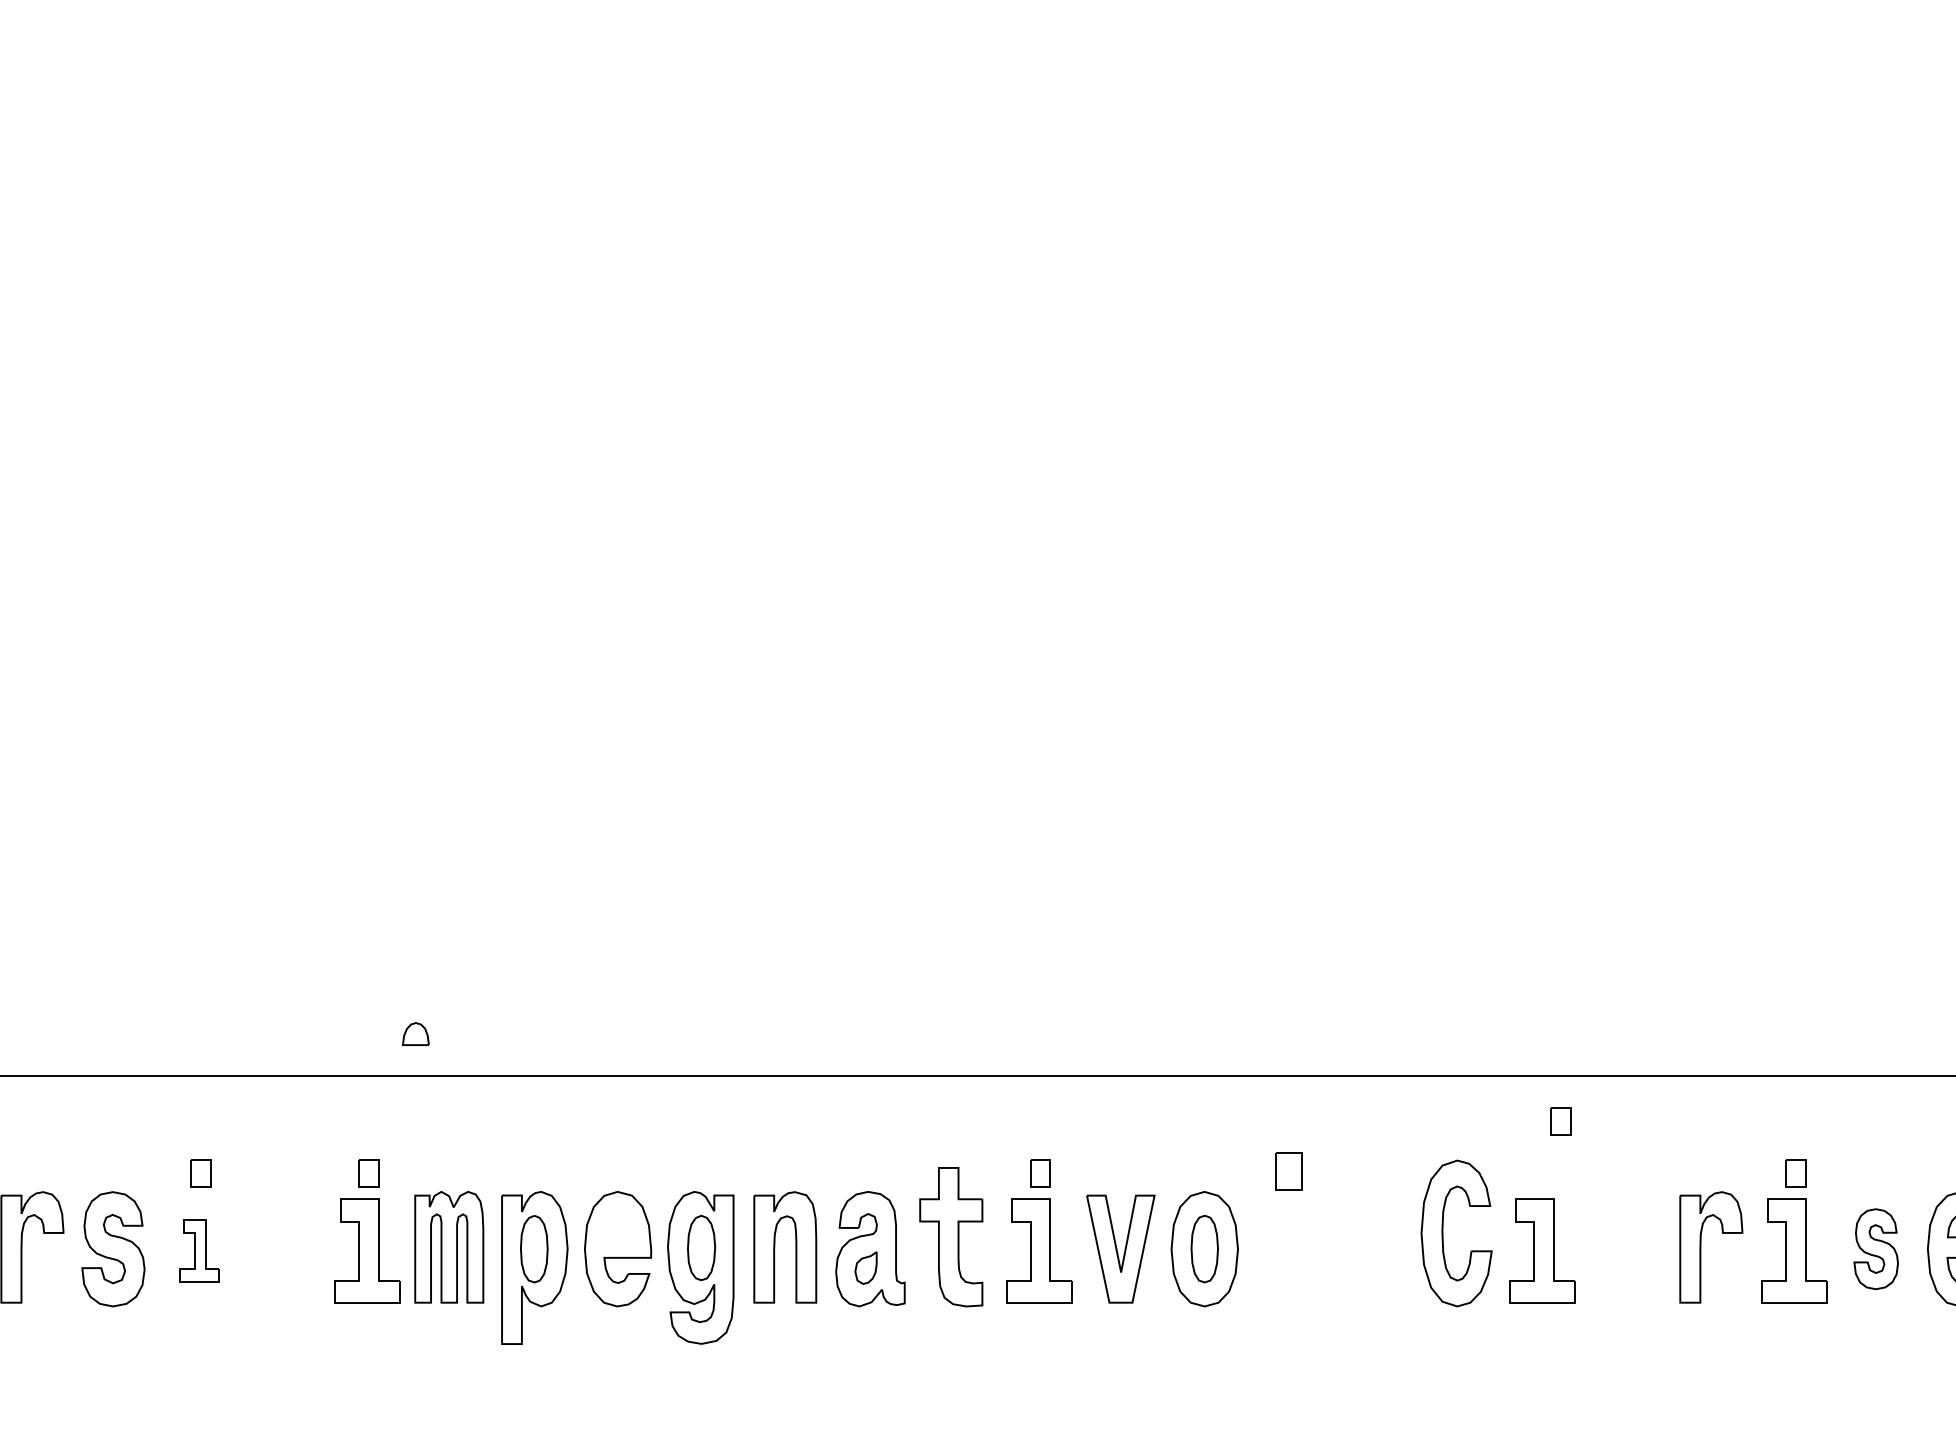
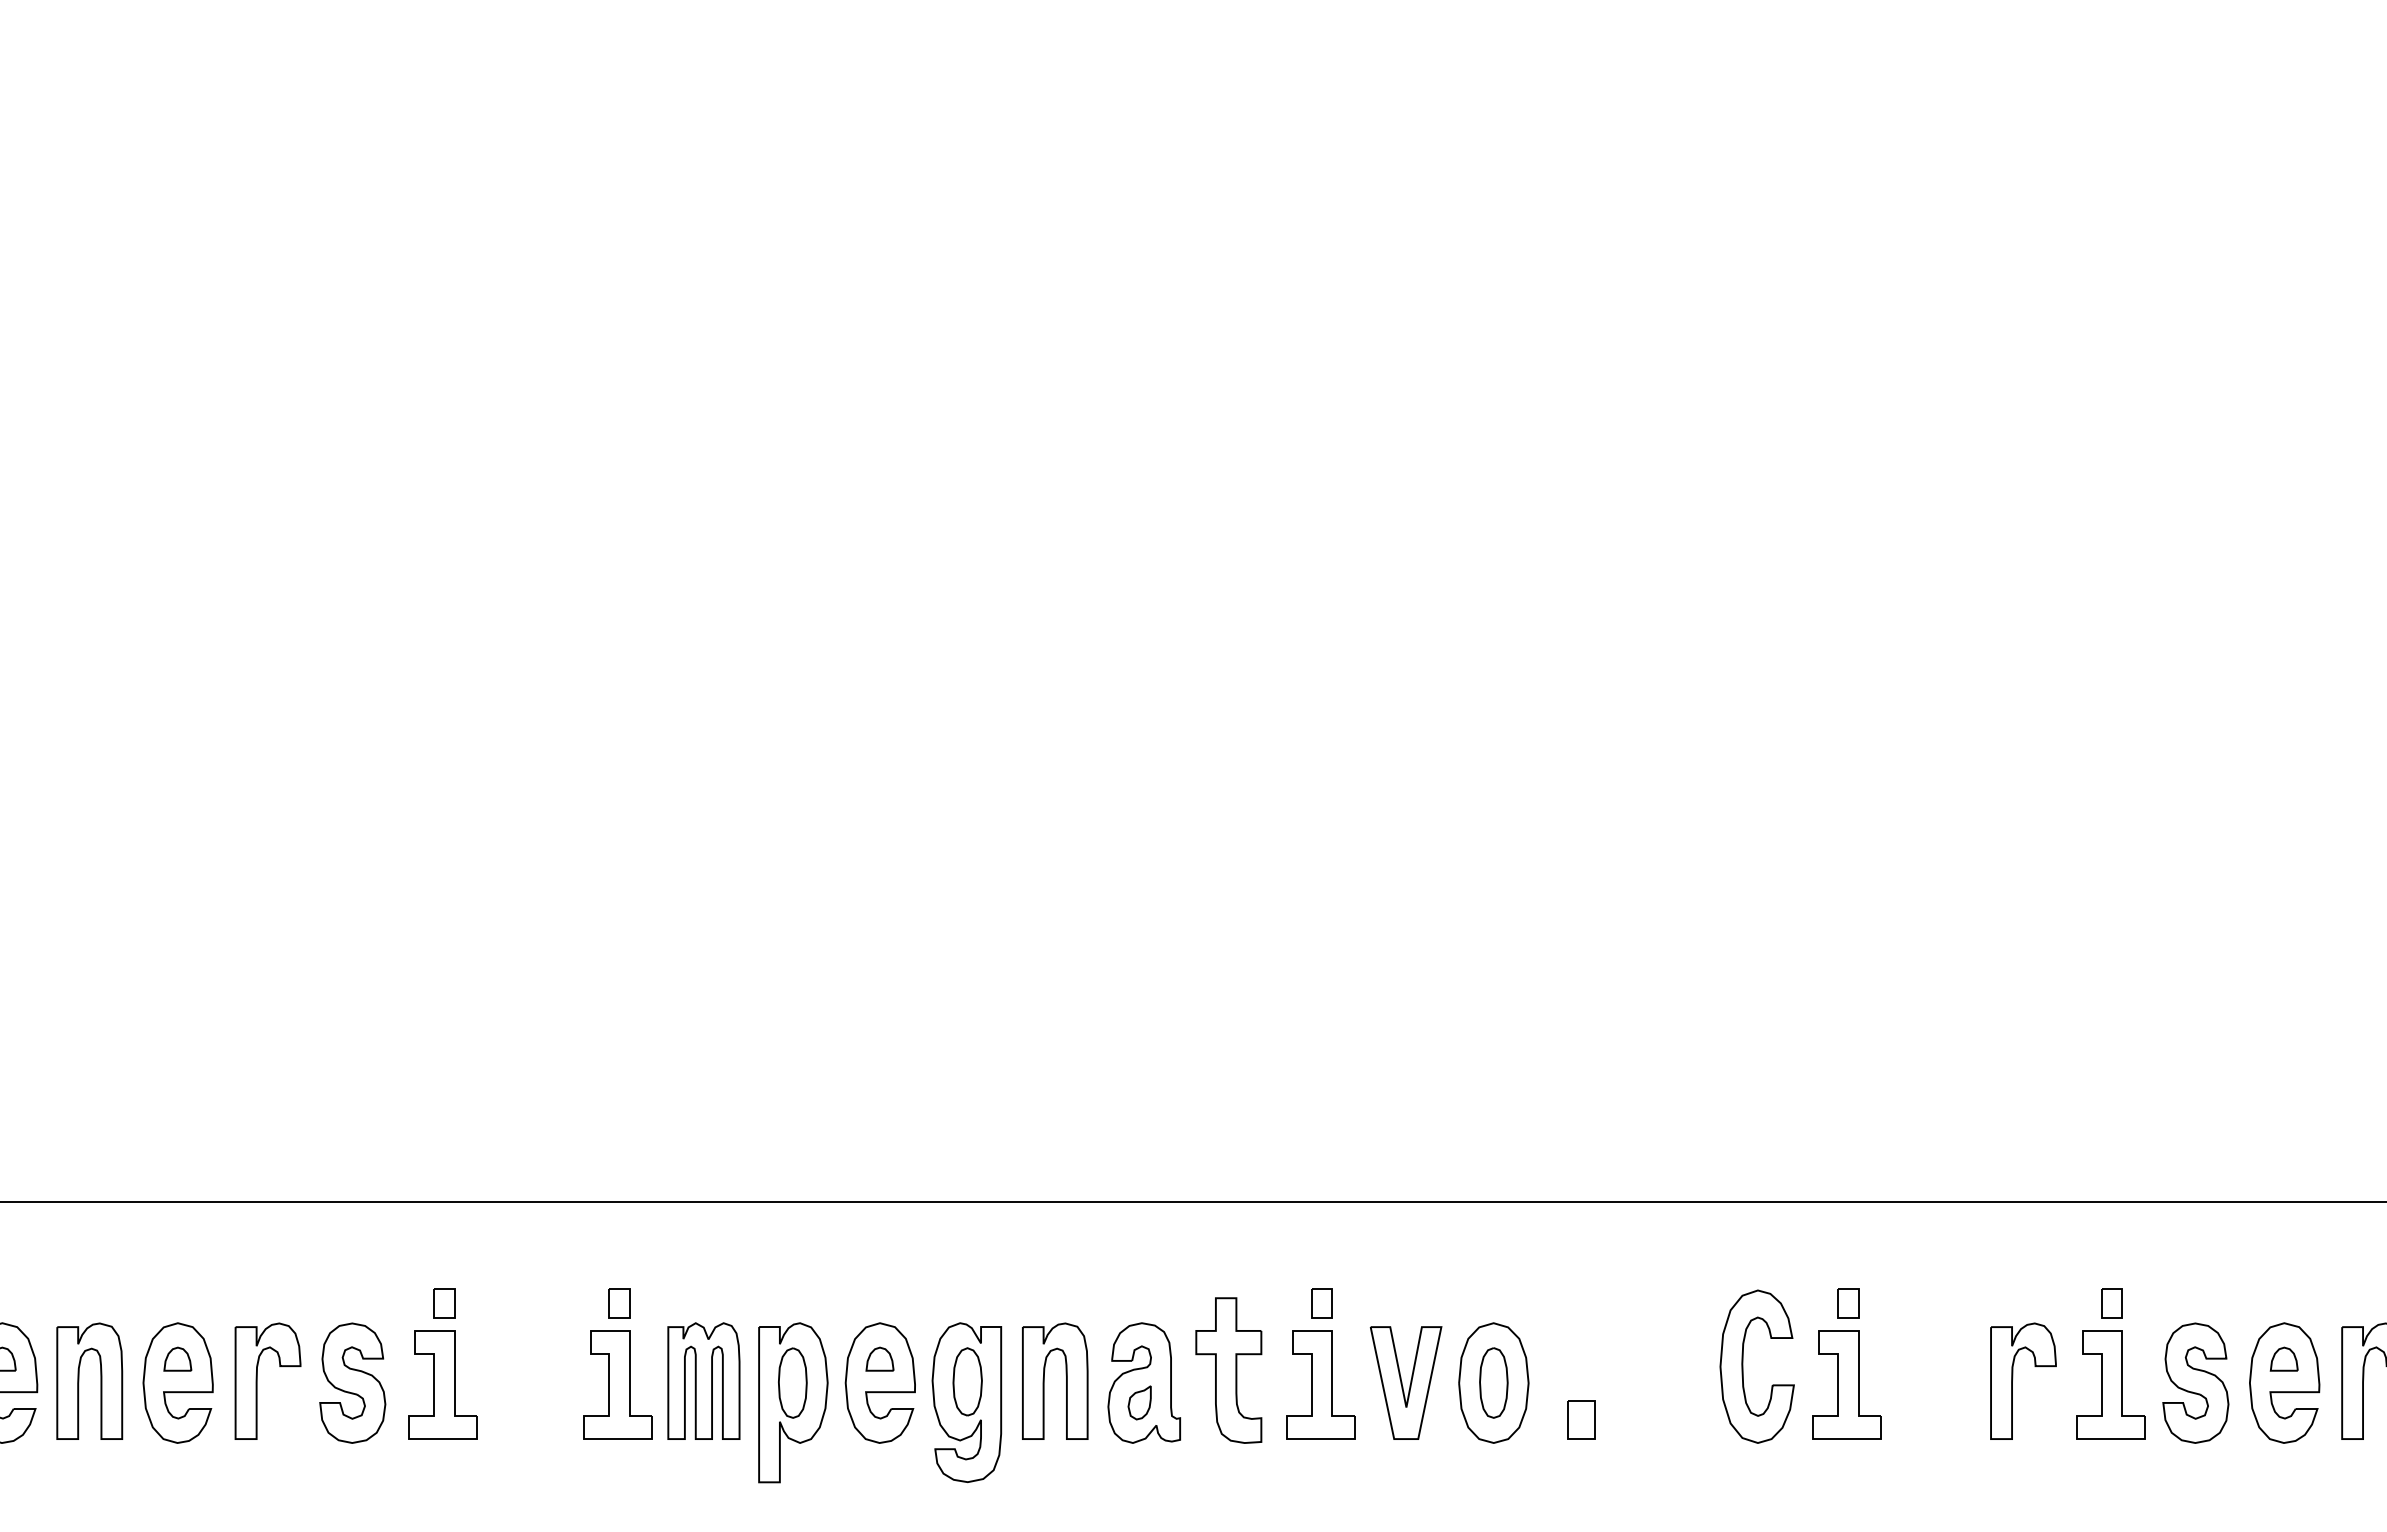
part: (415, 1033) -> (879, 1358), moved
part: (1561, 1121) -> (1848, 1303), moved
part: (1288, 1171) -> (1581, 1419), moved
part: (1875, 1248) -> (2195, 1382), size x1.43
part: (199, 1250) -> (442, 1384), size x1.67

